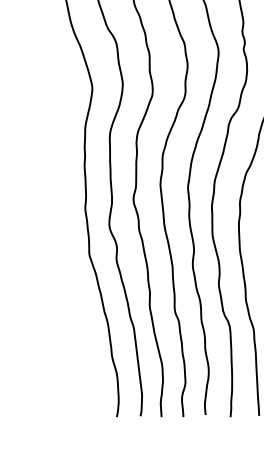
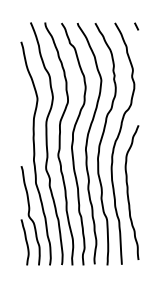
part: (78, 318) -> (30, 215), added

